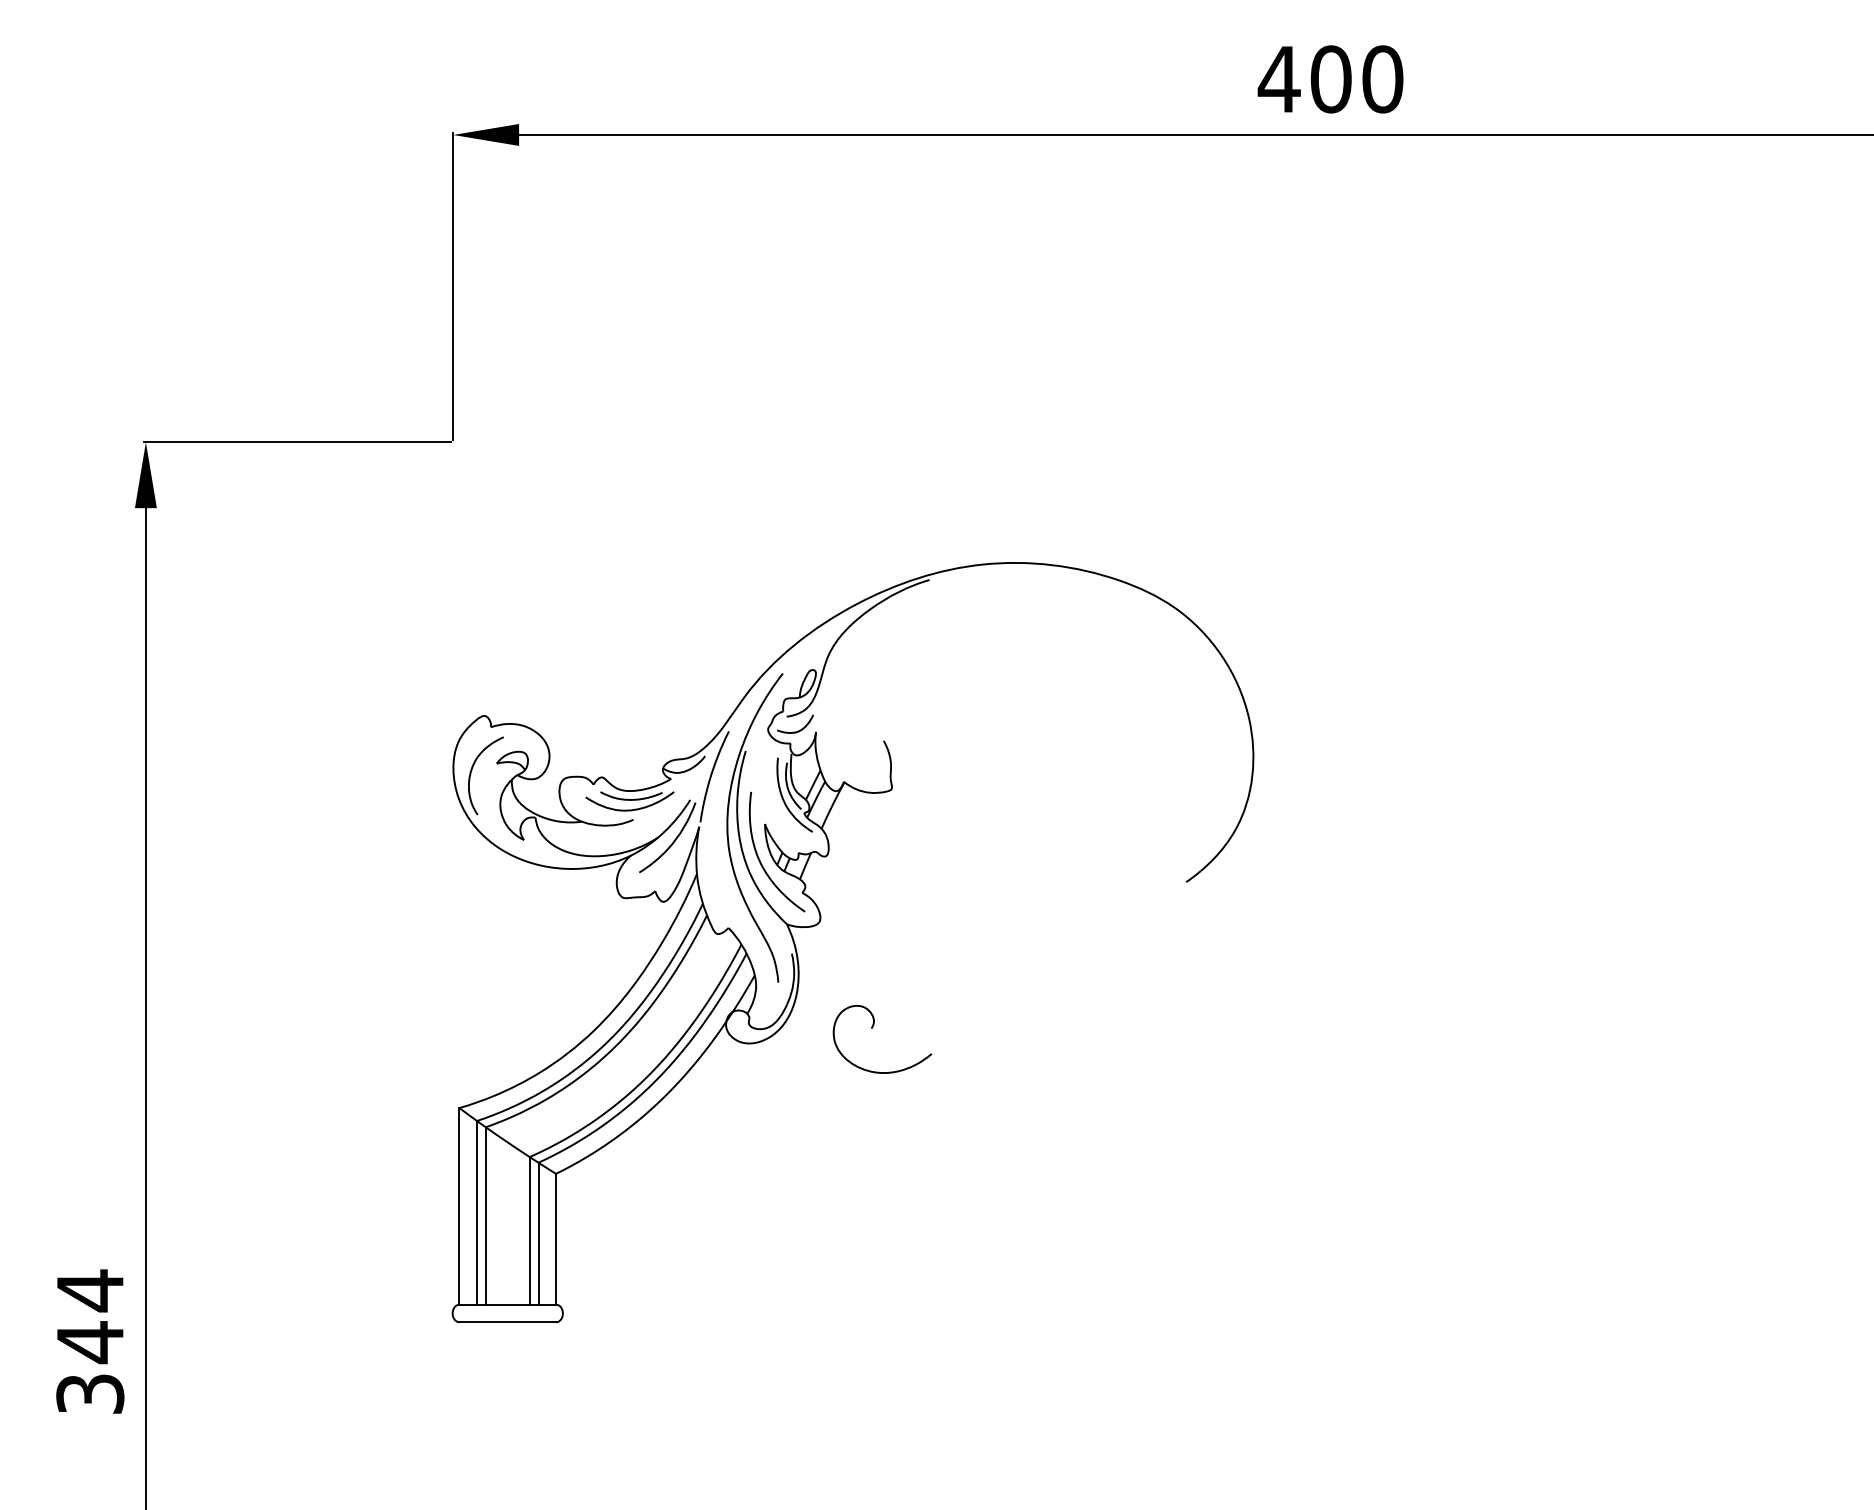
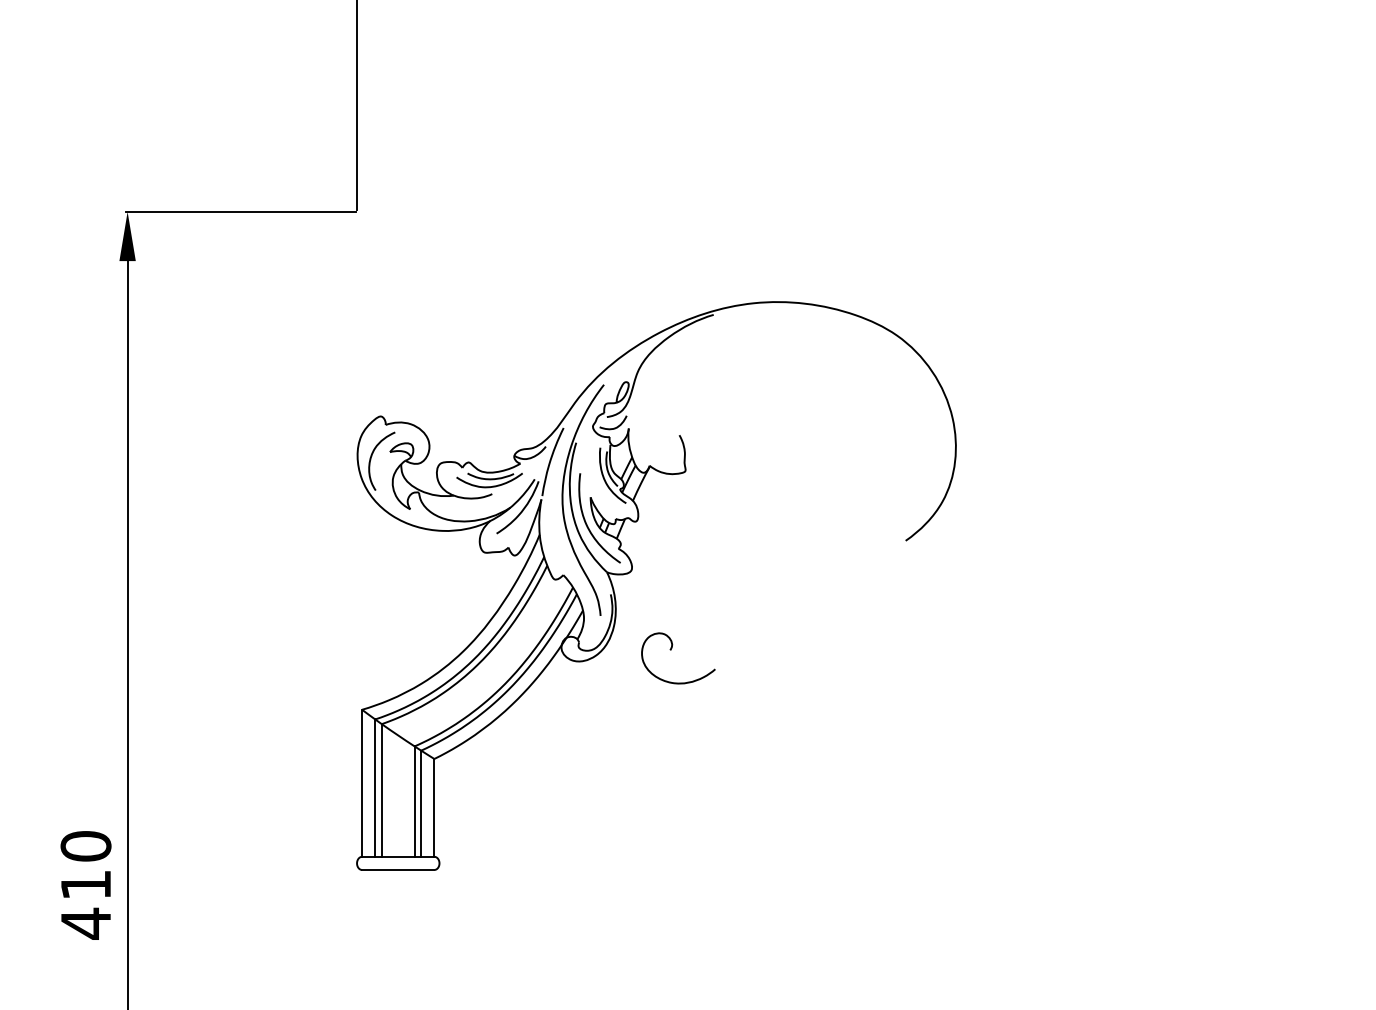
text: (90, 1342) -> (86, 885), 344 -> 410

